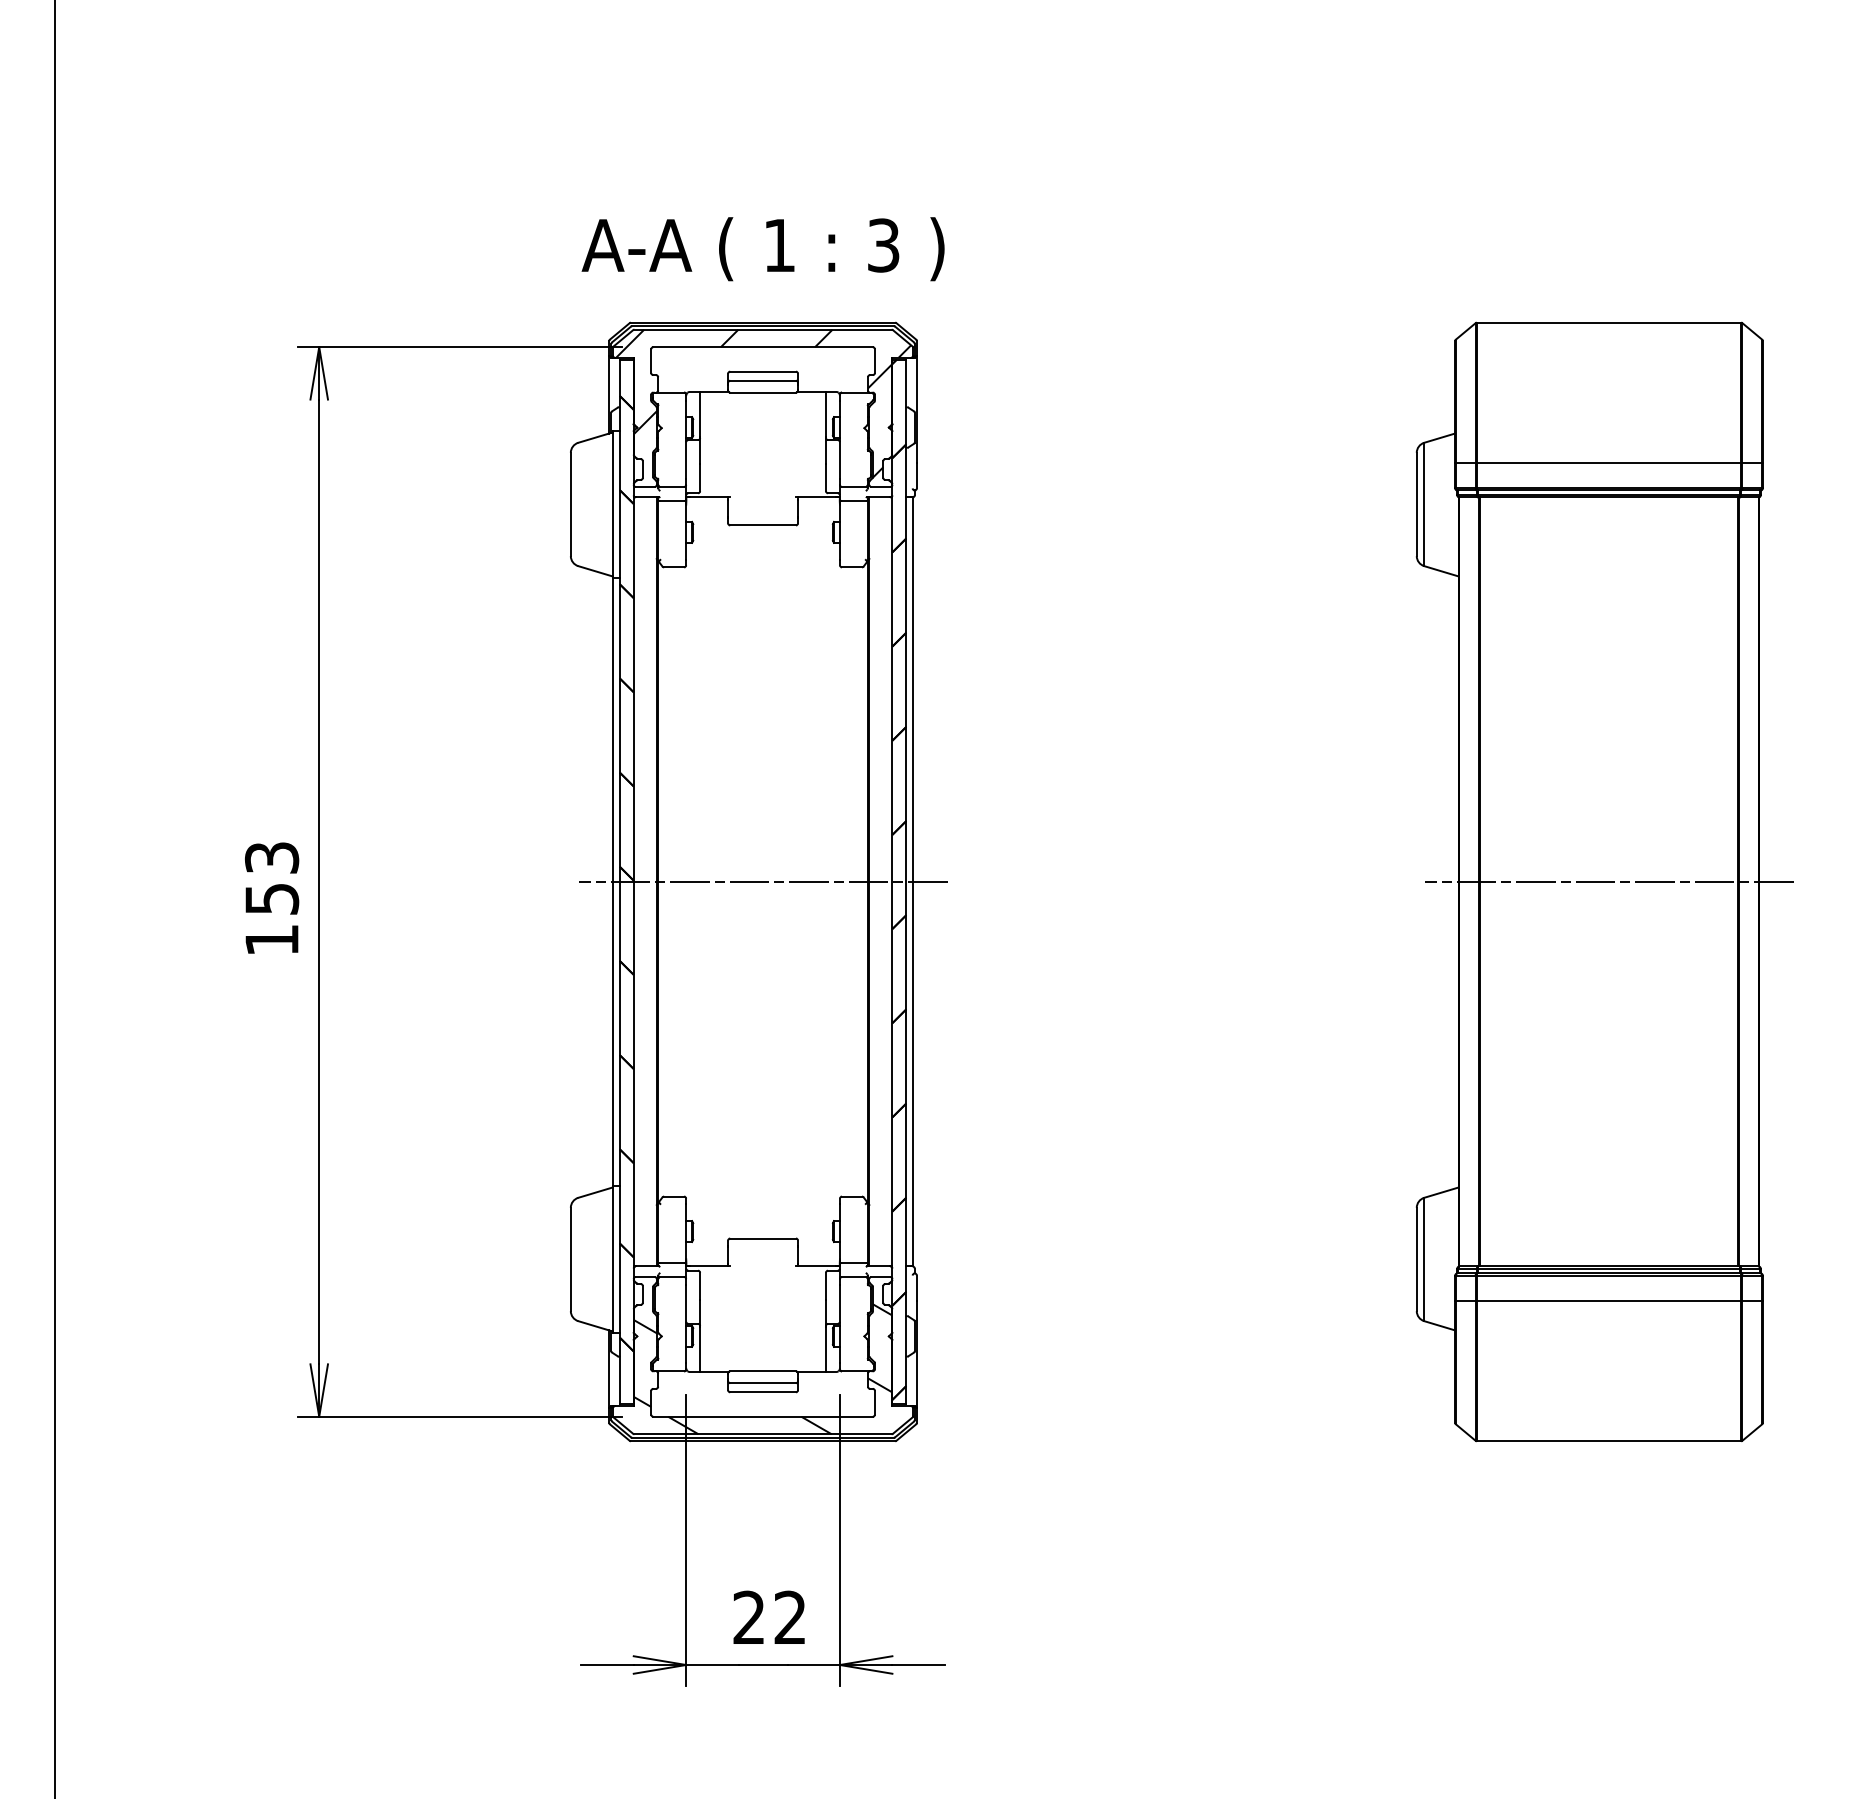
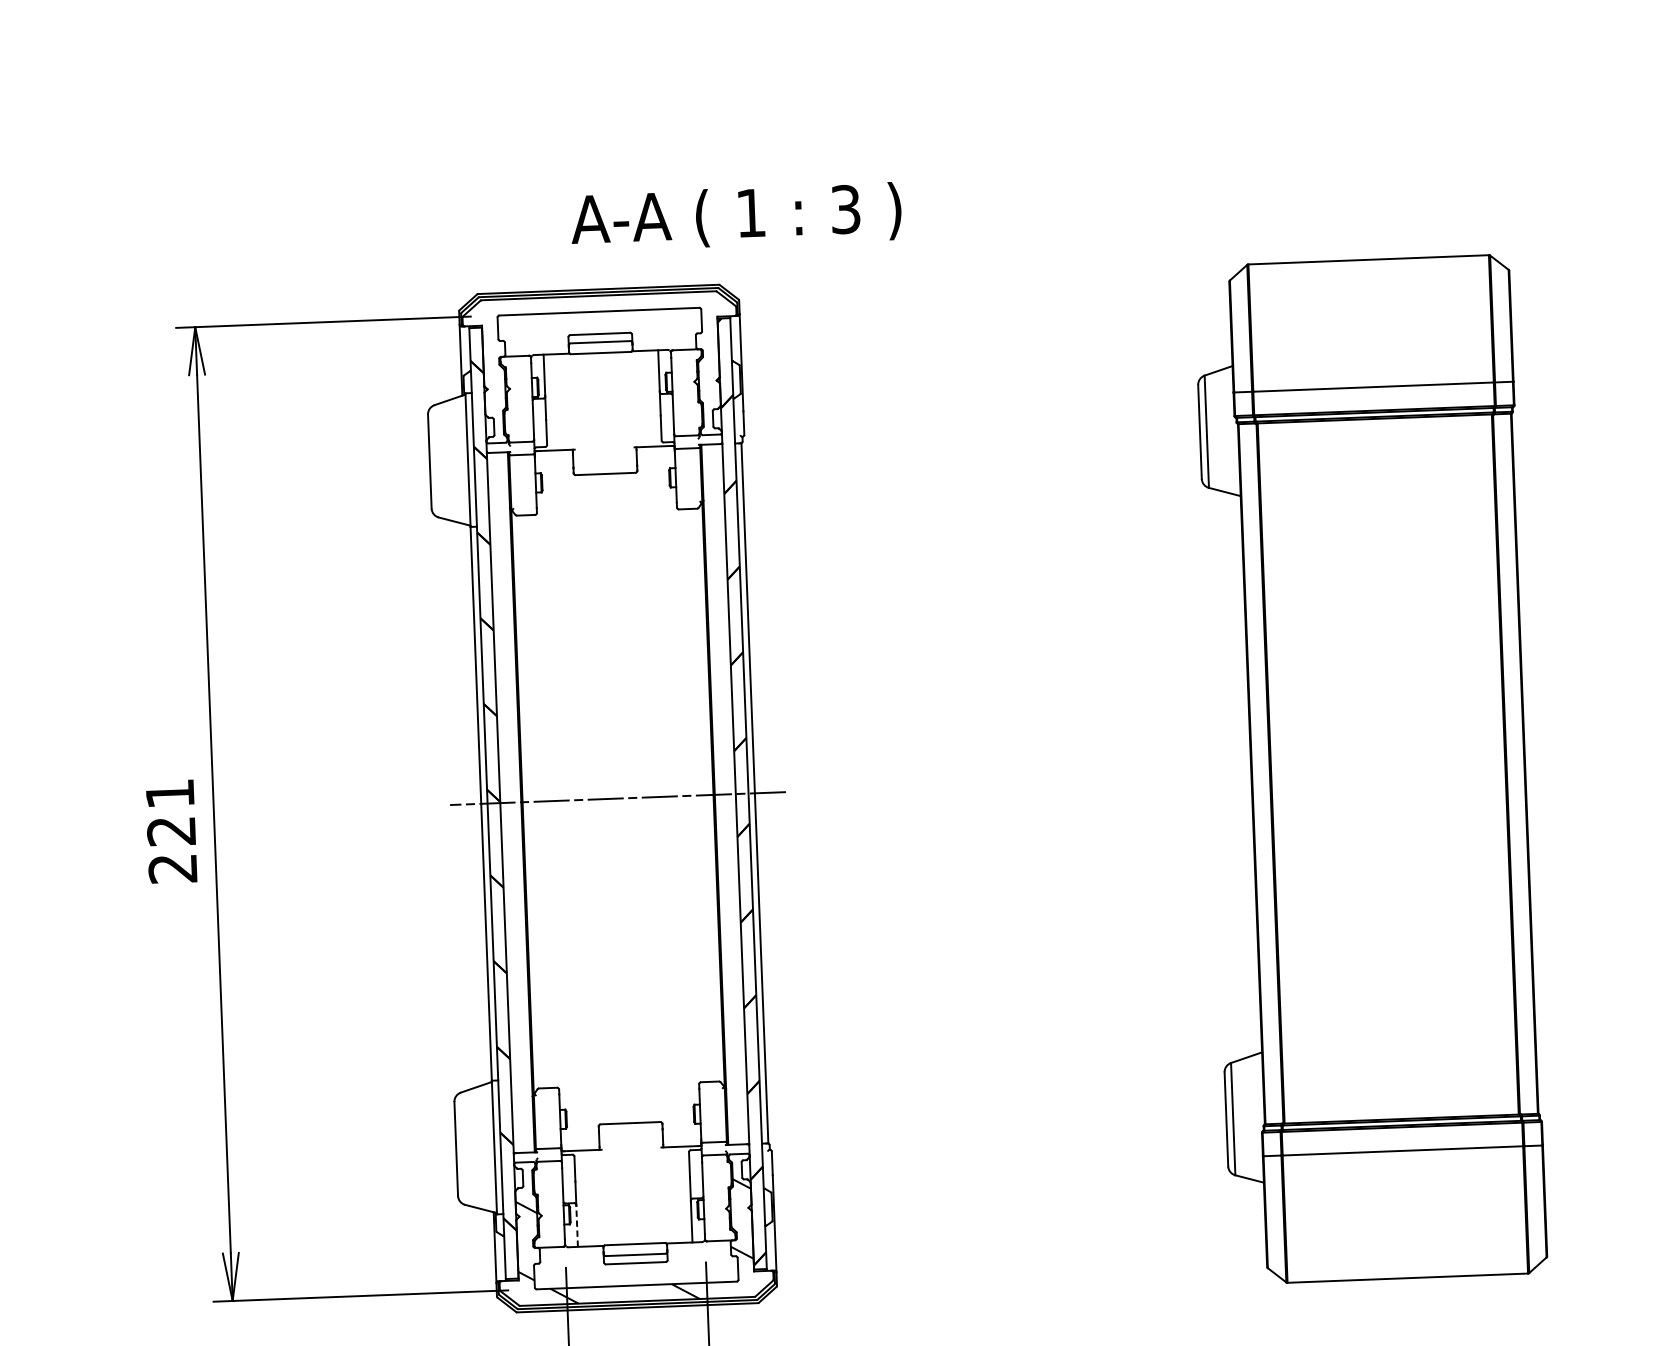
text: (762, 249) -> (735, 217), moved
hatch: (763, 403) -> (601, 362), removed
line: (1608, 881) -> (1387, 768), removed
text: (271, 898) -> (171, 830), 153 -> 221
line: (700, 1349) -> (577, 1226), solid -> dashed

